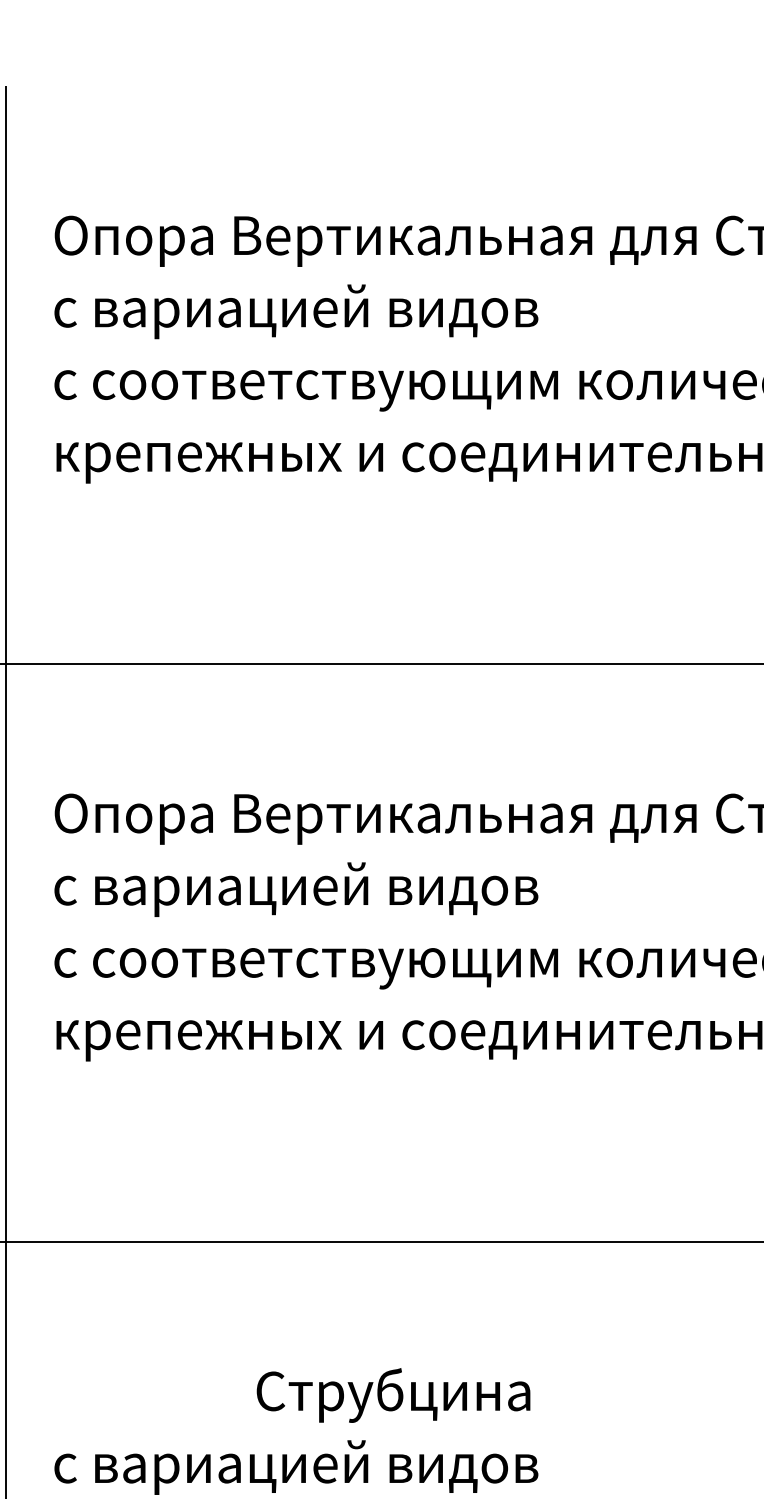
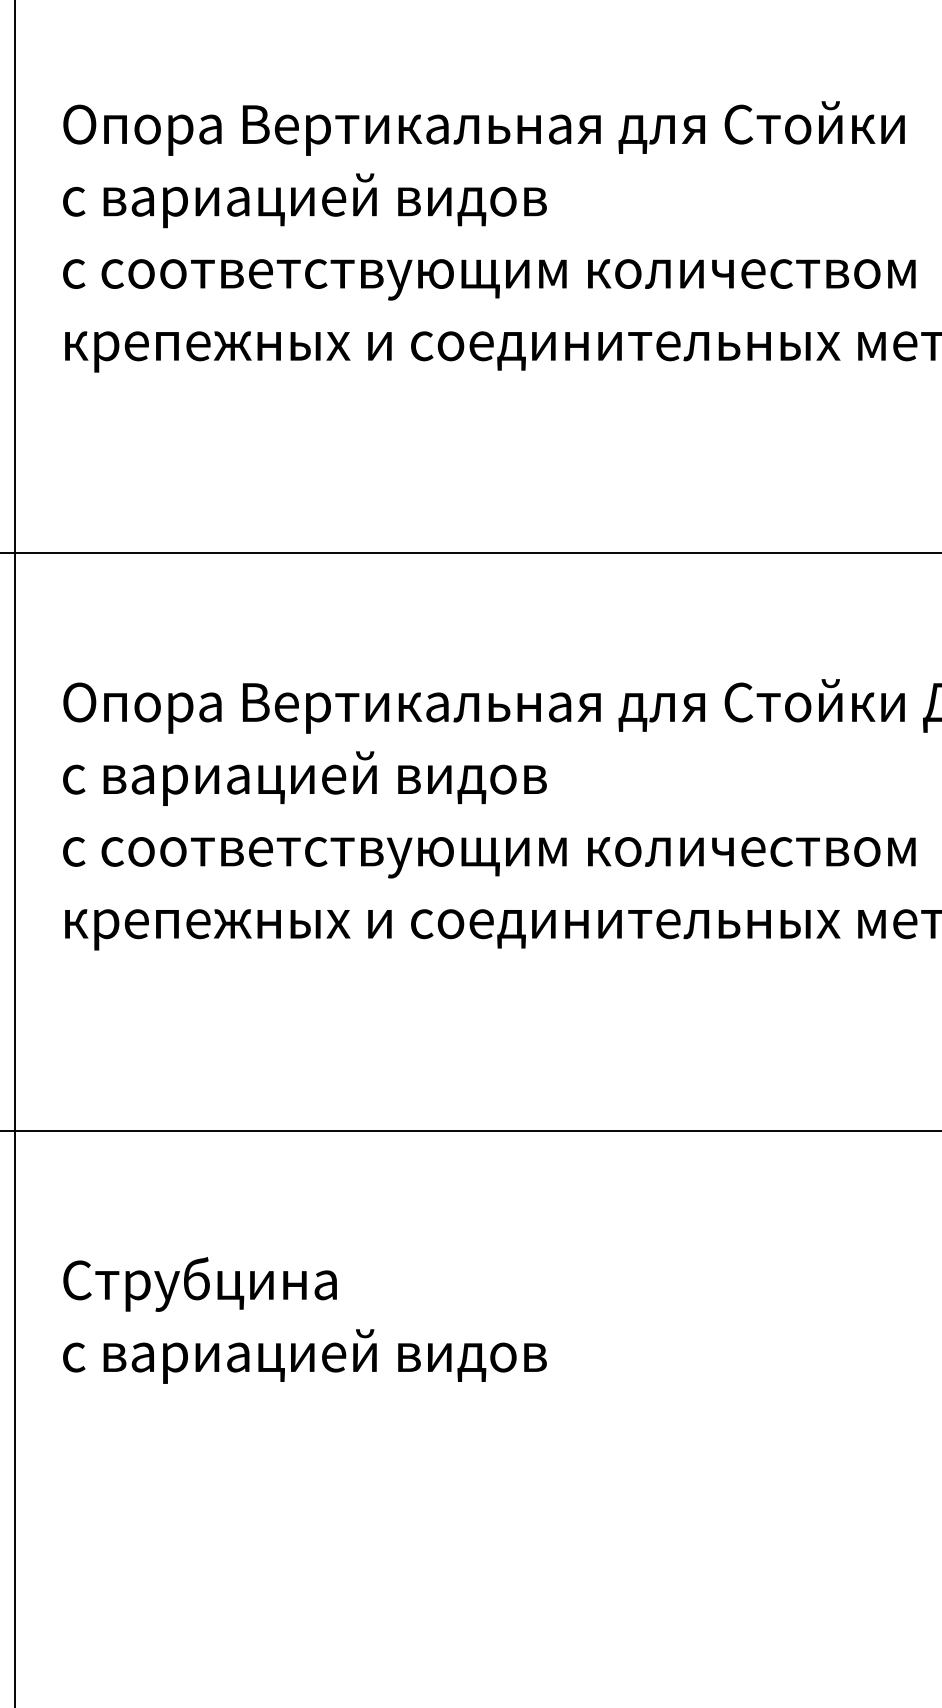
text: (392, 1395) -> (199, 1284), moved

